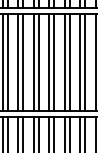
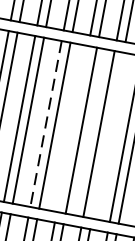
line: (64, 61) -> (72, 127), removed
line: (85, 61) -> (108, 134), removed
line: (49, 62) -> (46, 124), solid -> dashed

